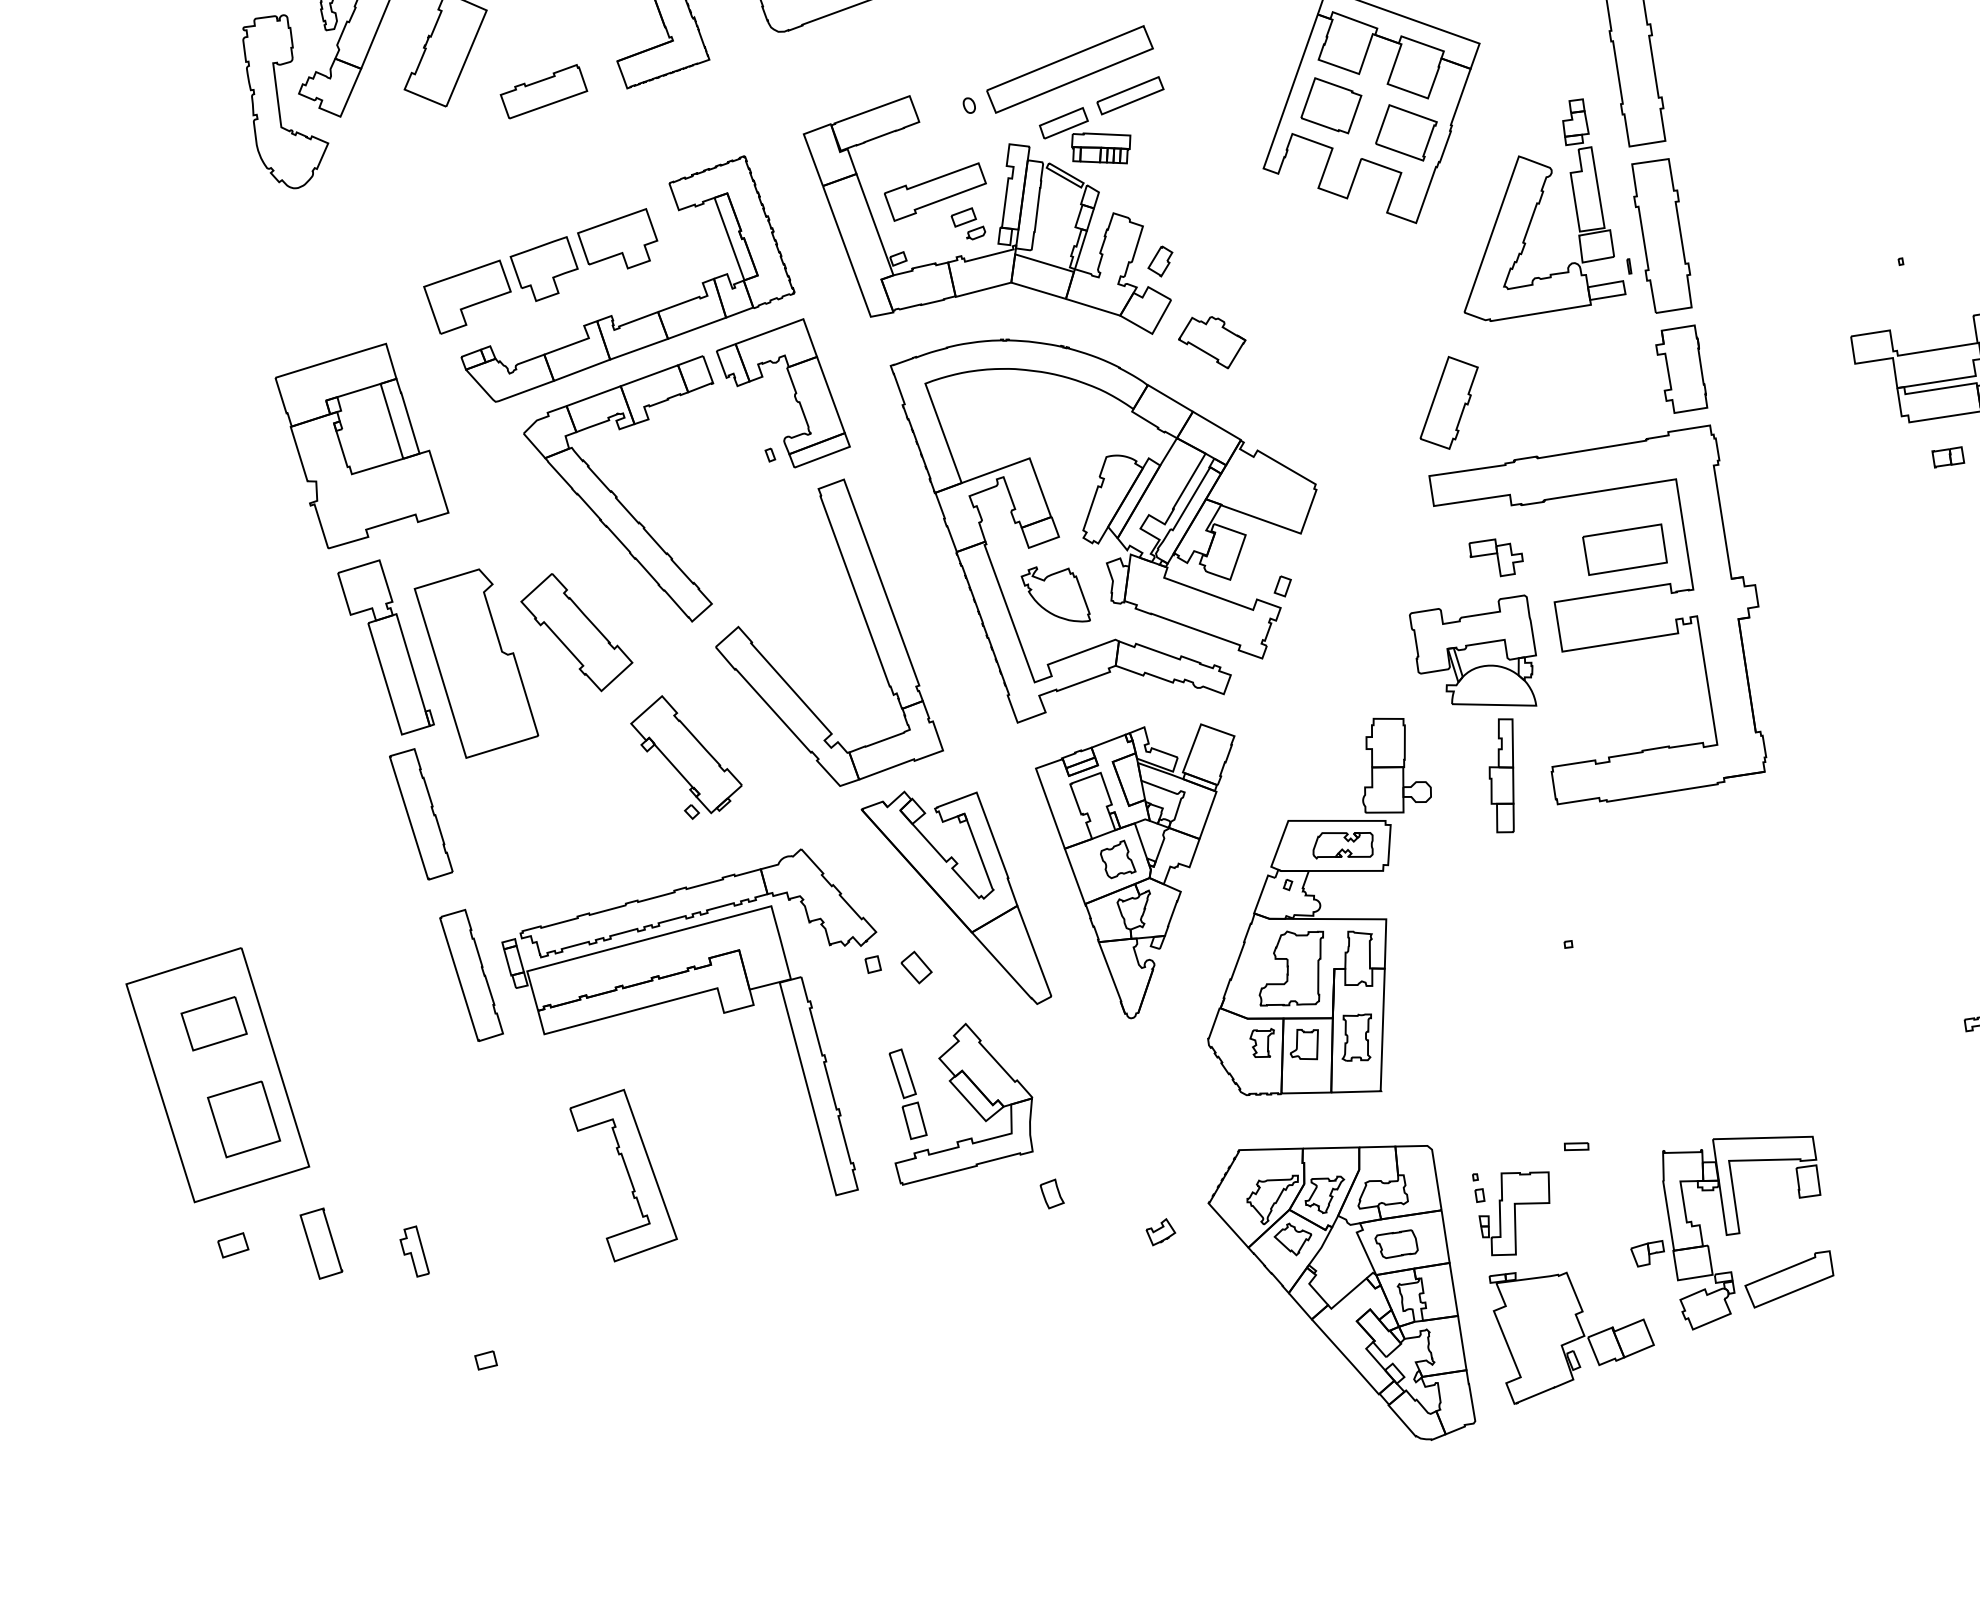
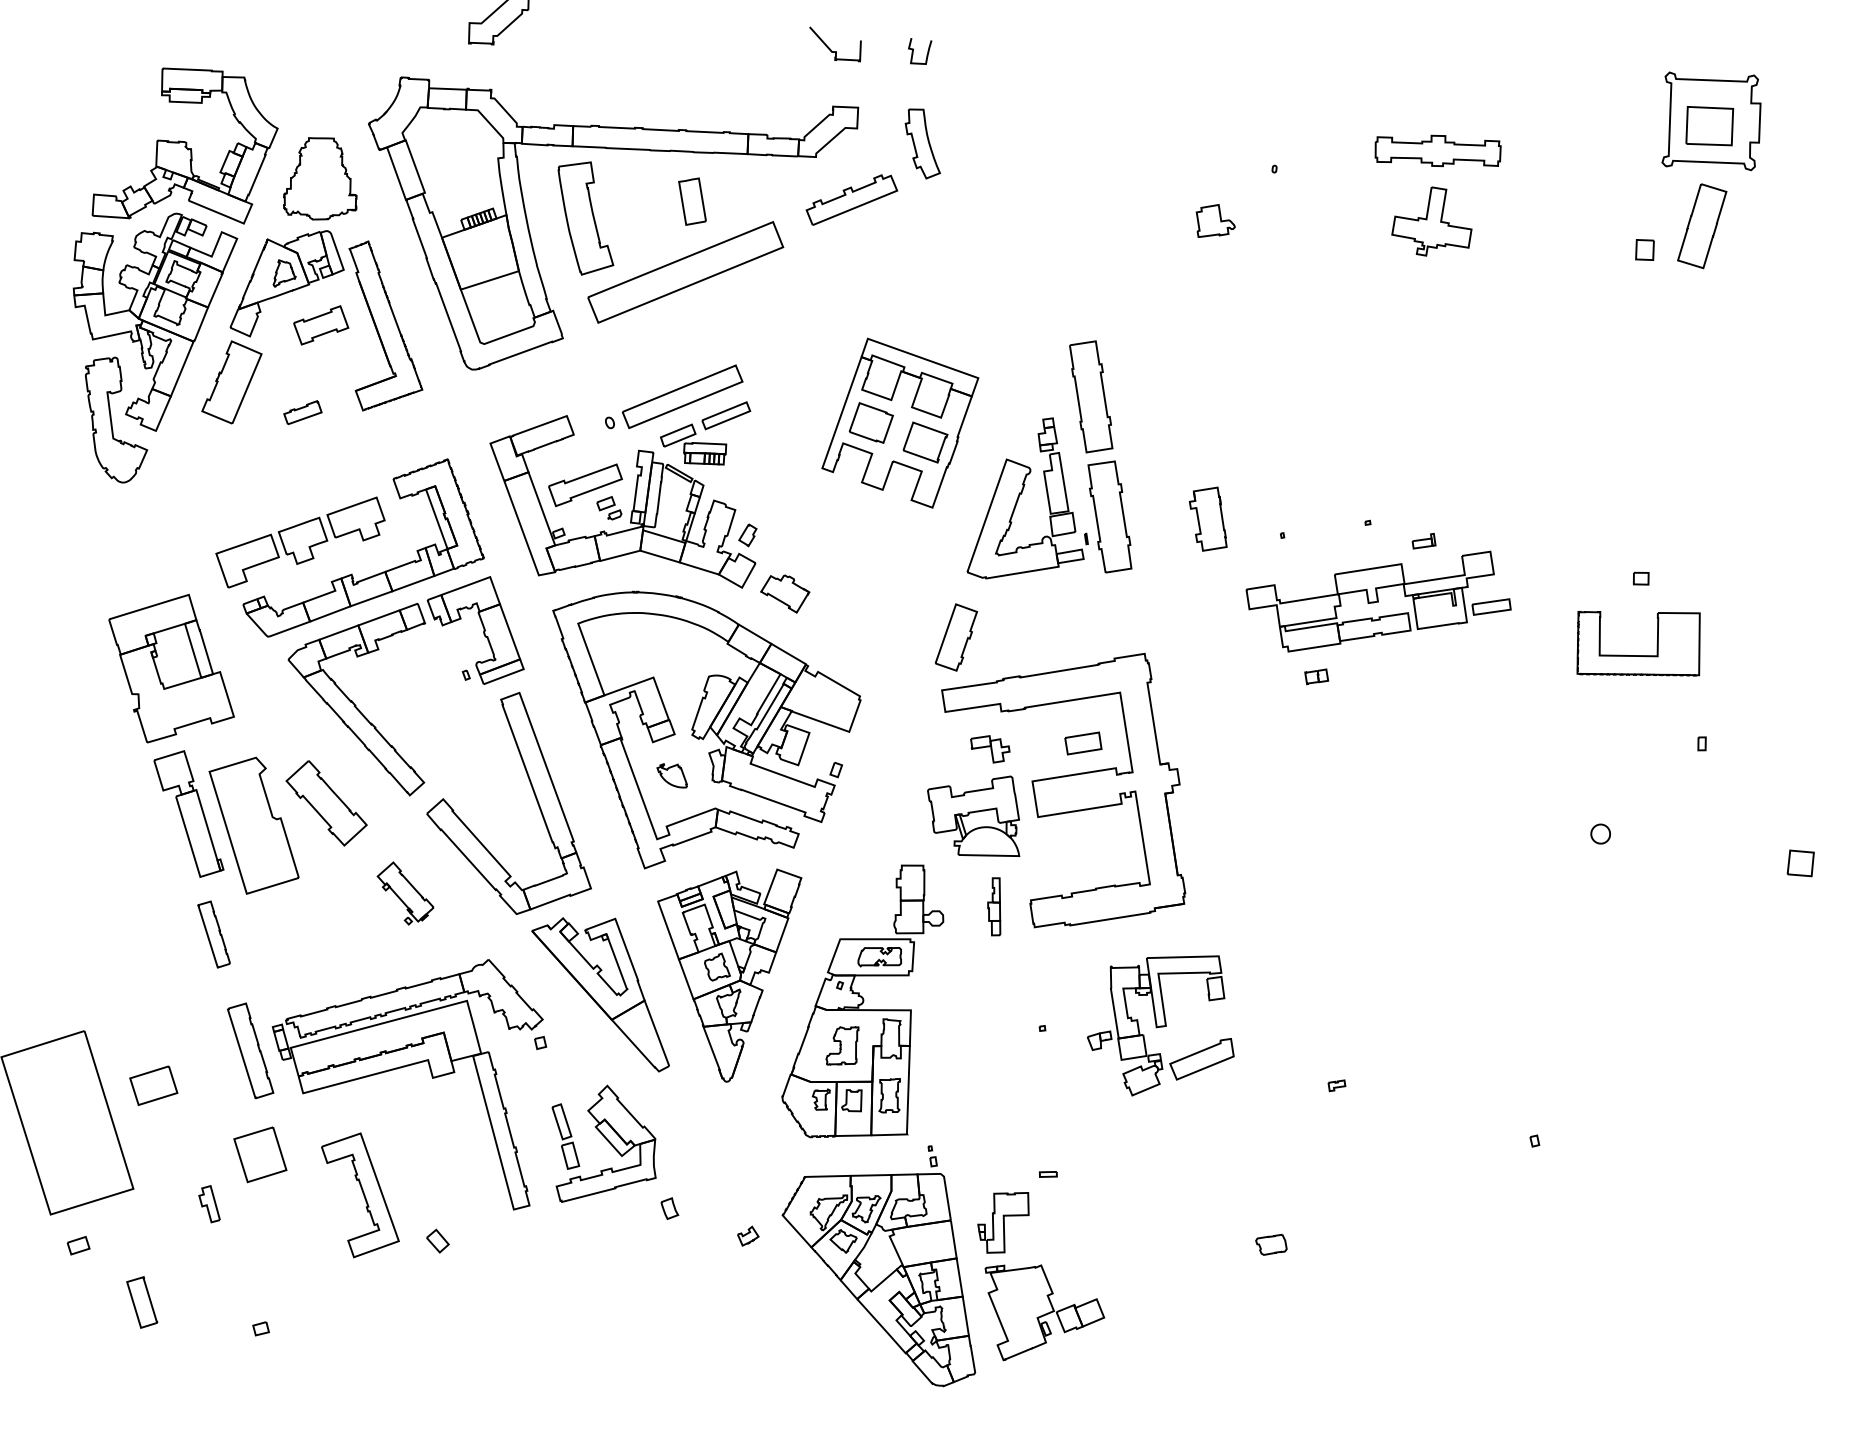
part: (543, 91) -> (302, 412), size x0.6
part: (1680, 368) -> (1207, 518), moved
part: (1625, 549) -> (1083, 743), size x0.6
part: (1054, 594) -> (671, 775), size x0.6
part: (686, 757) -> (405, 893), size x0.7
part: (1500, 775) -> (993, 906), size x0.7
part: (420, 814) -> (213, 934), size x0.7
part: (916, 966) -> (437, 1240), moved
part: (1291, 968) -> (842, 1045), size x0.7
part: (213, 1023) -> (153, 1085), moved
part: (244, 1119) -> (260, 1154), moved
part: (1478, 1188) -> (932, 1156), moved
part: (1731, 1232) -> (1160, 1025), moved
part: (321, 1243) -> (142, 1302), moved
part: (1396, 1243) -> (1271, 1244), moved
part: (414, 1252) -> (209, 1204), moved

